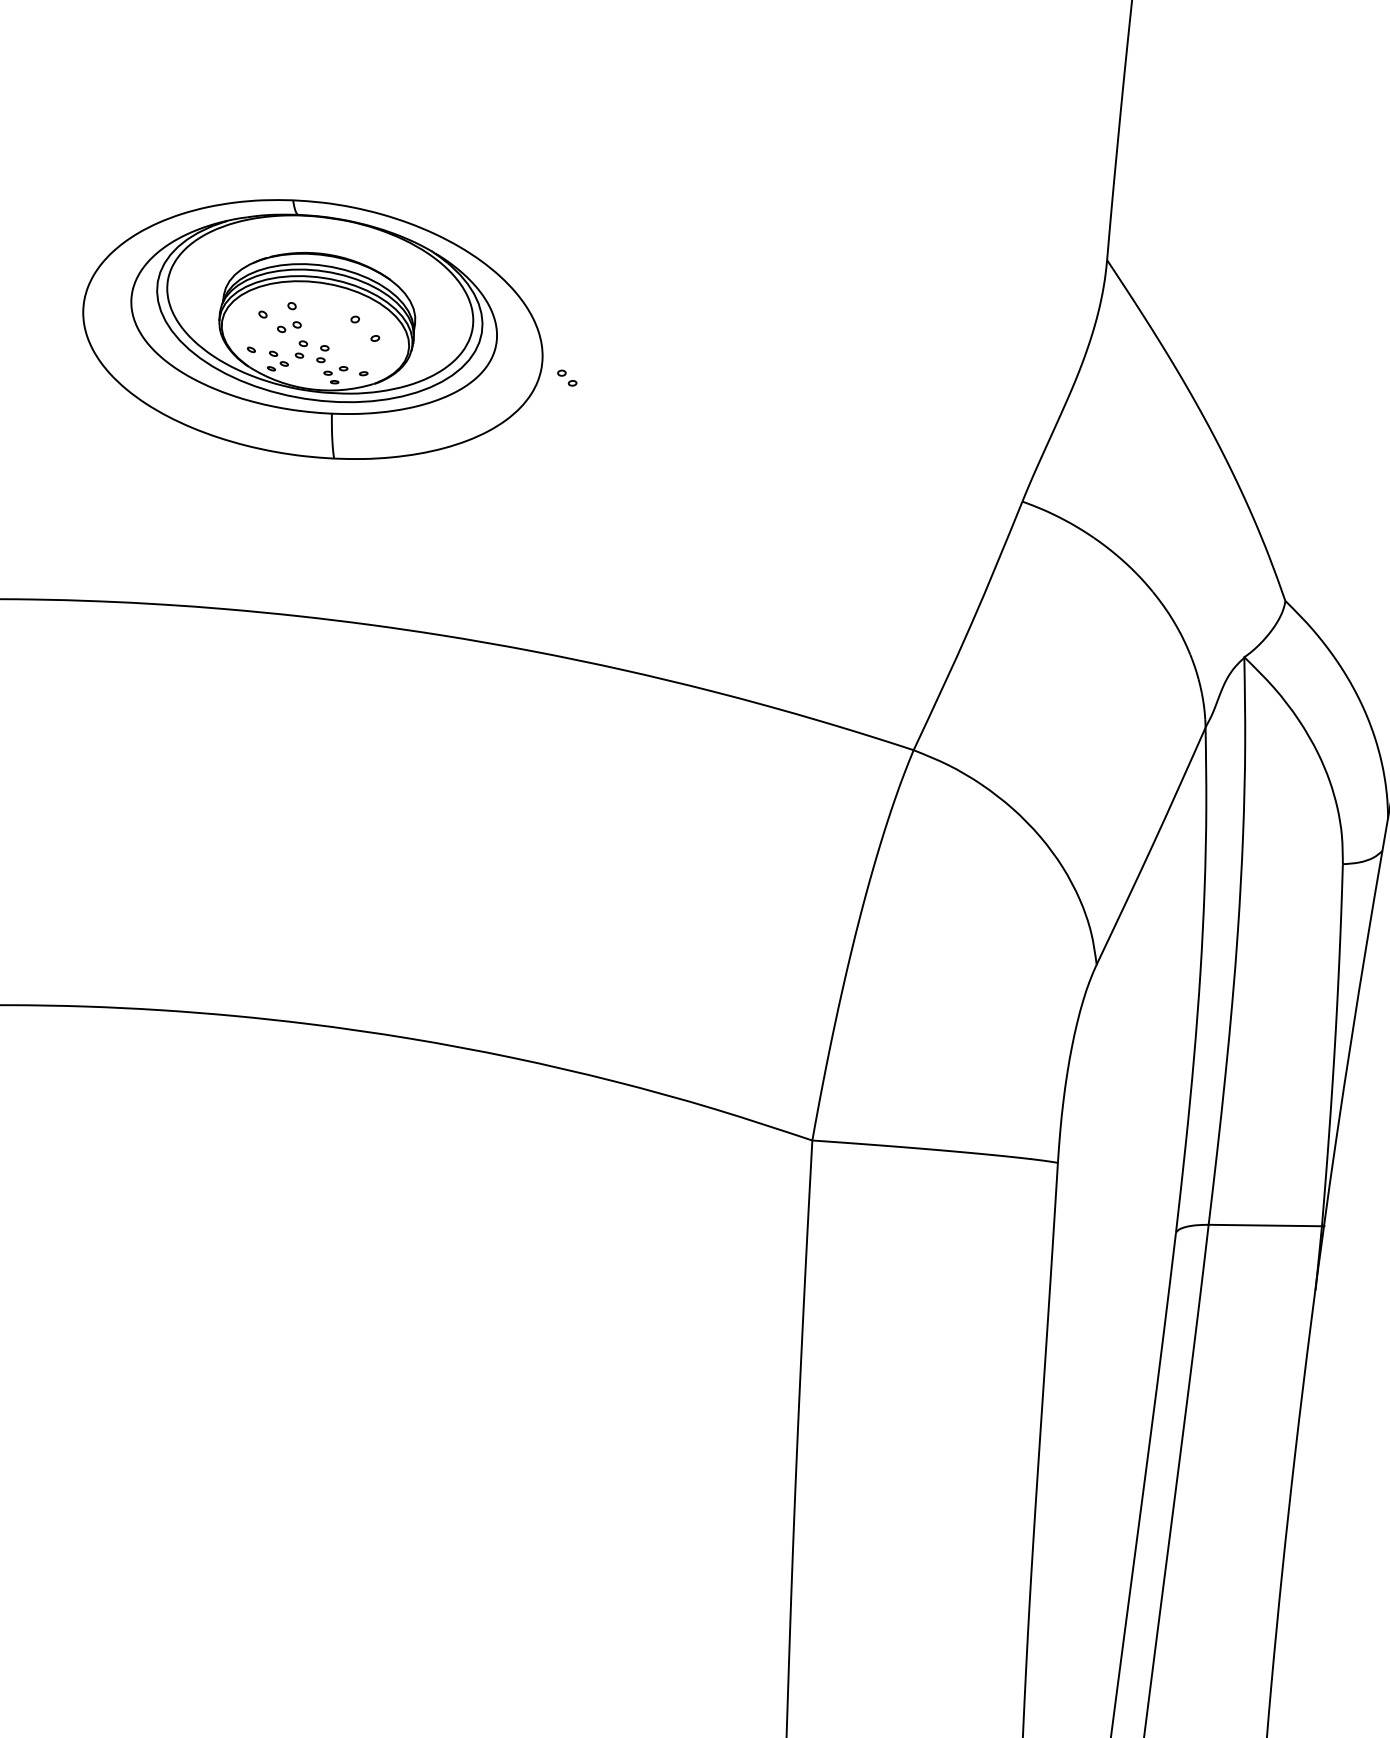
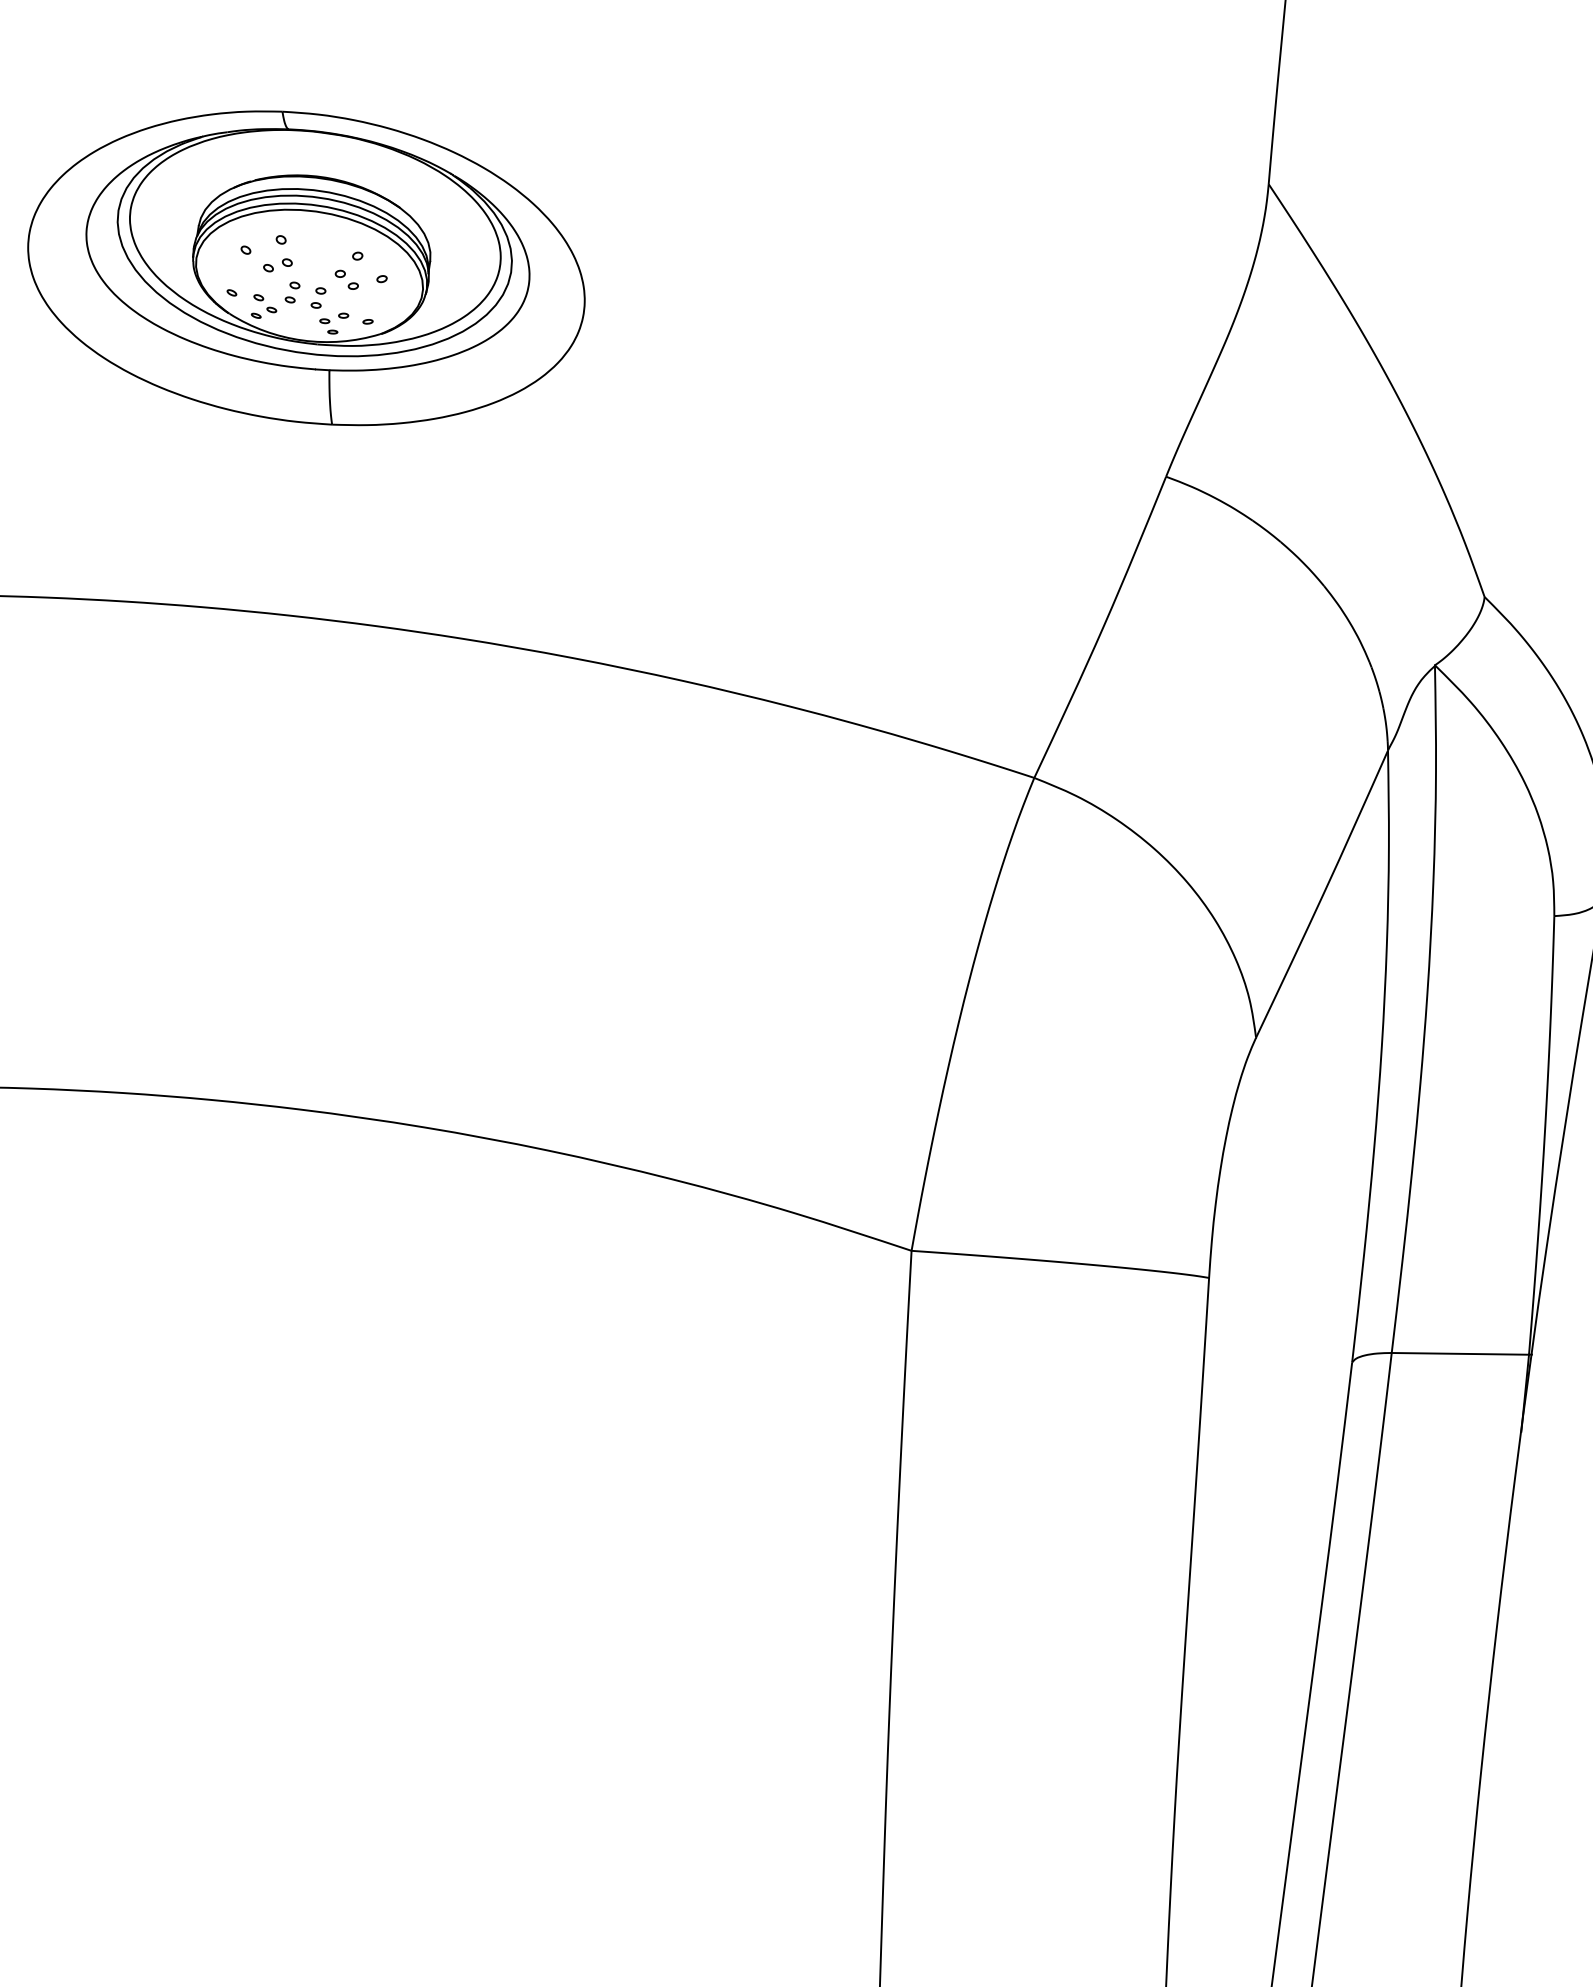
part: (567, 377) -> (347, 279), moved

